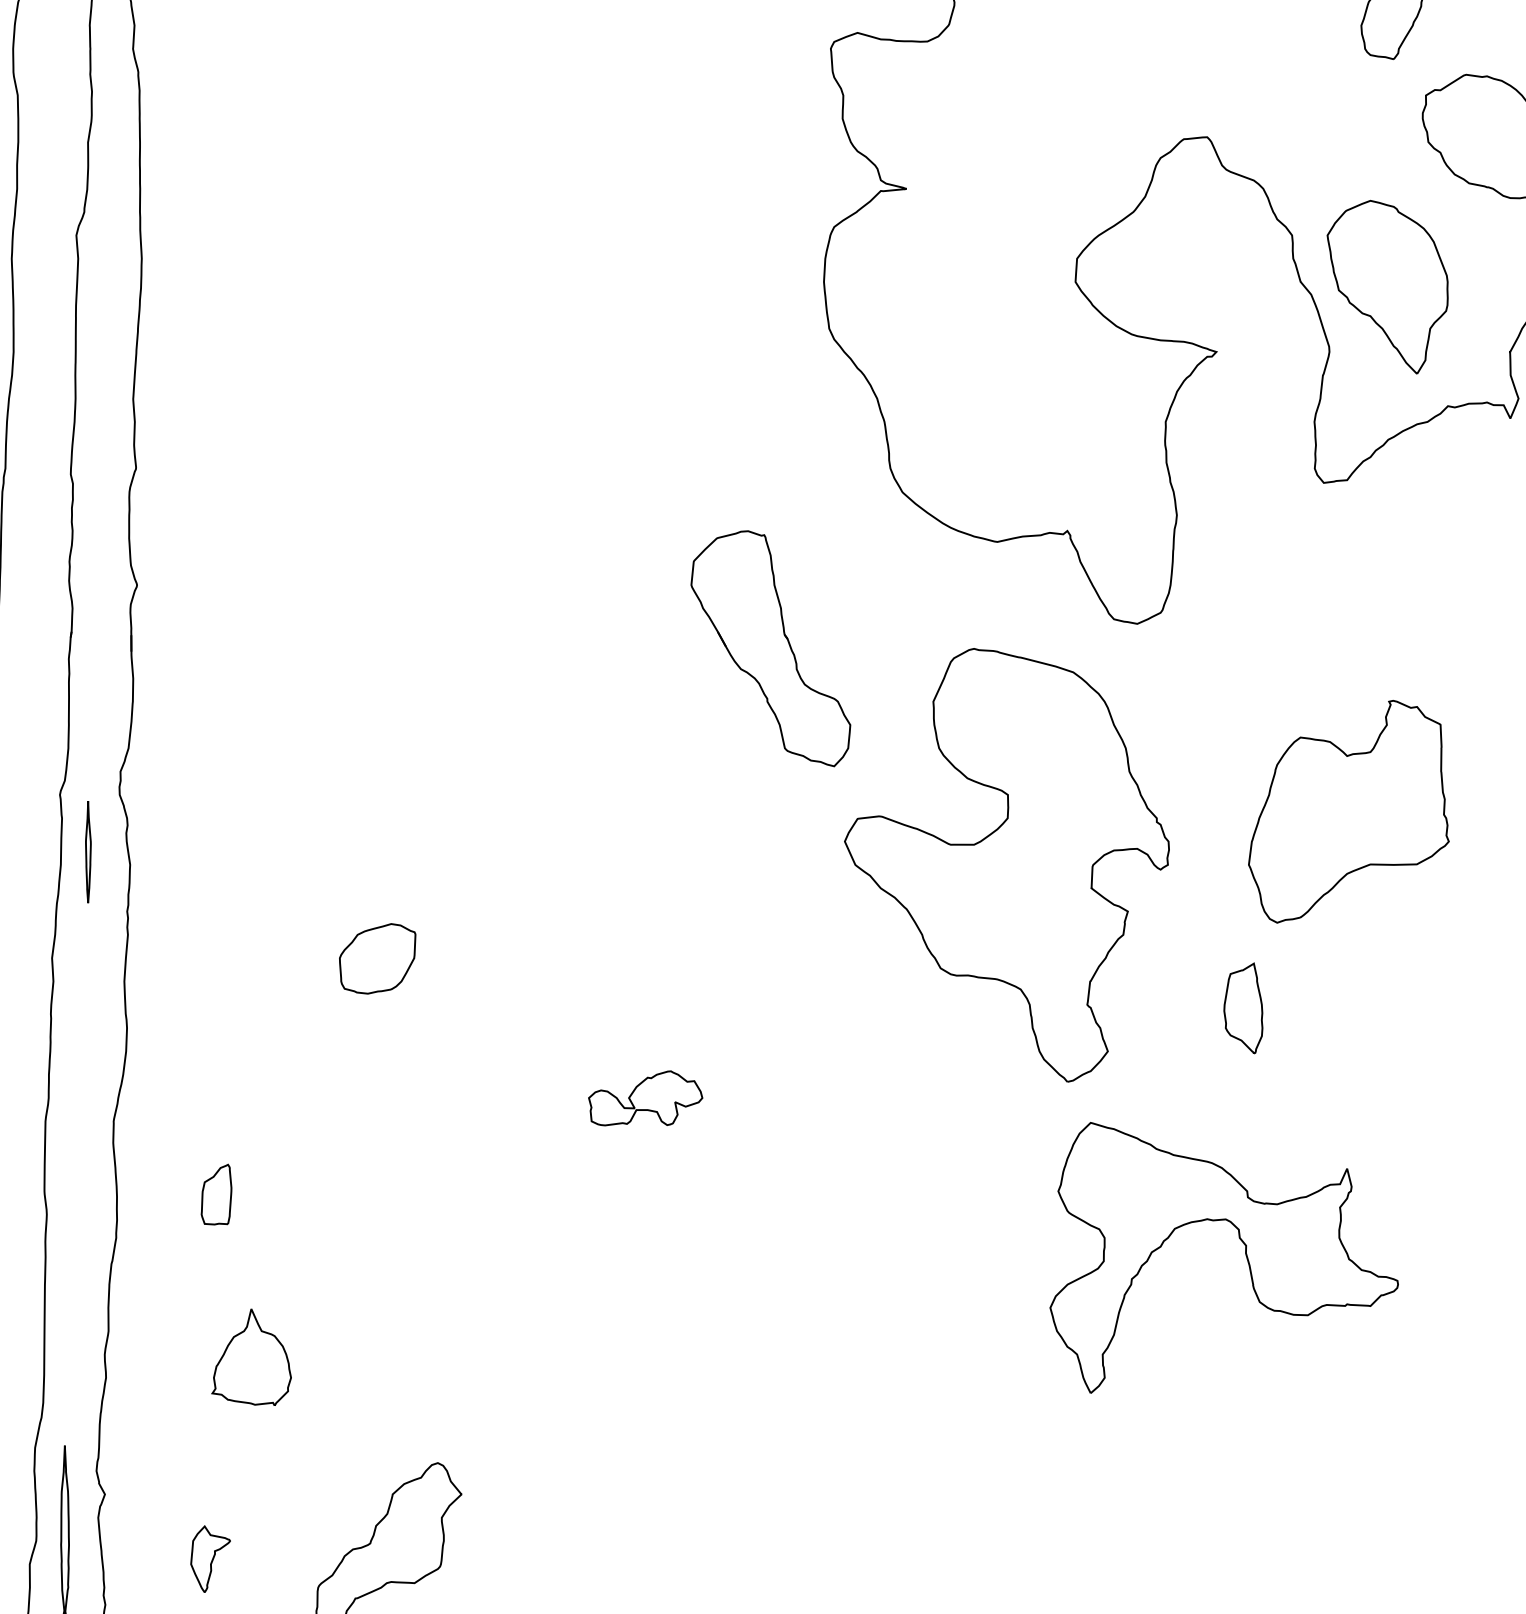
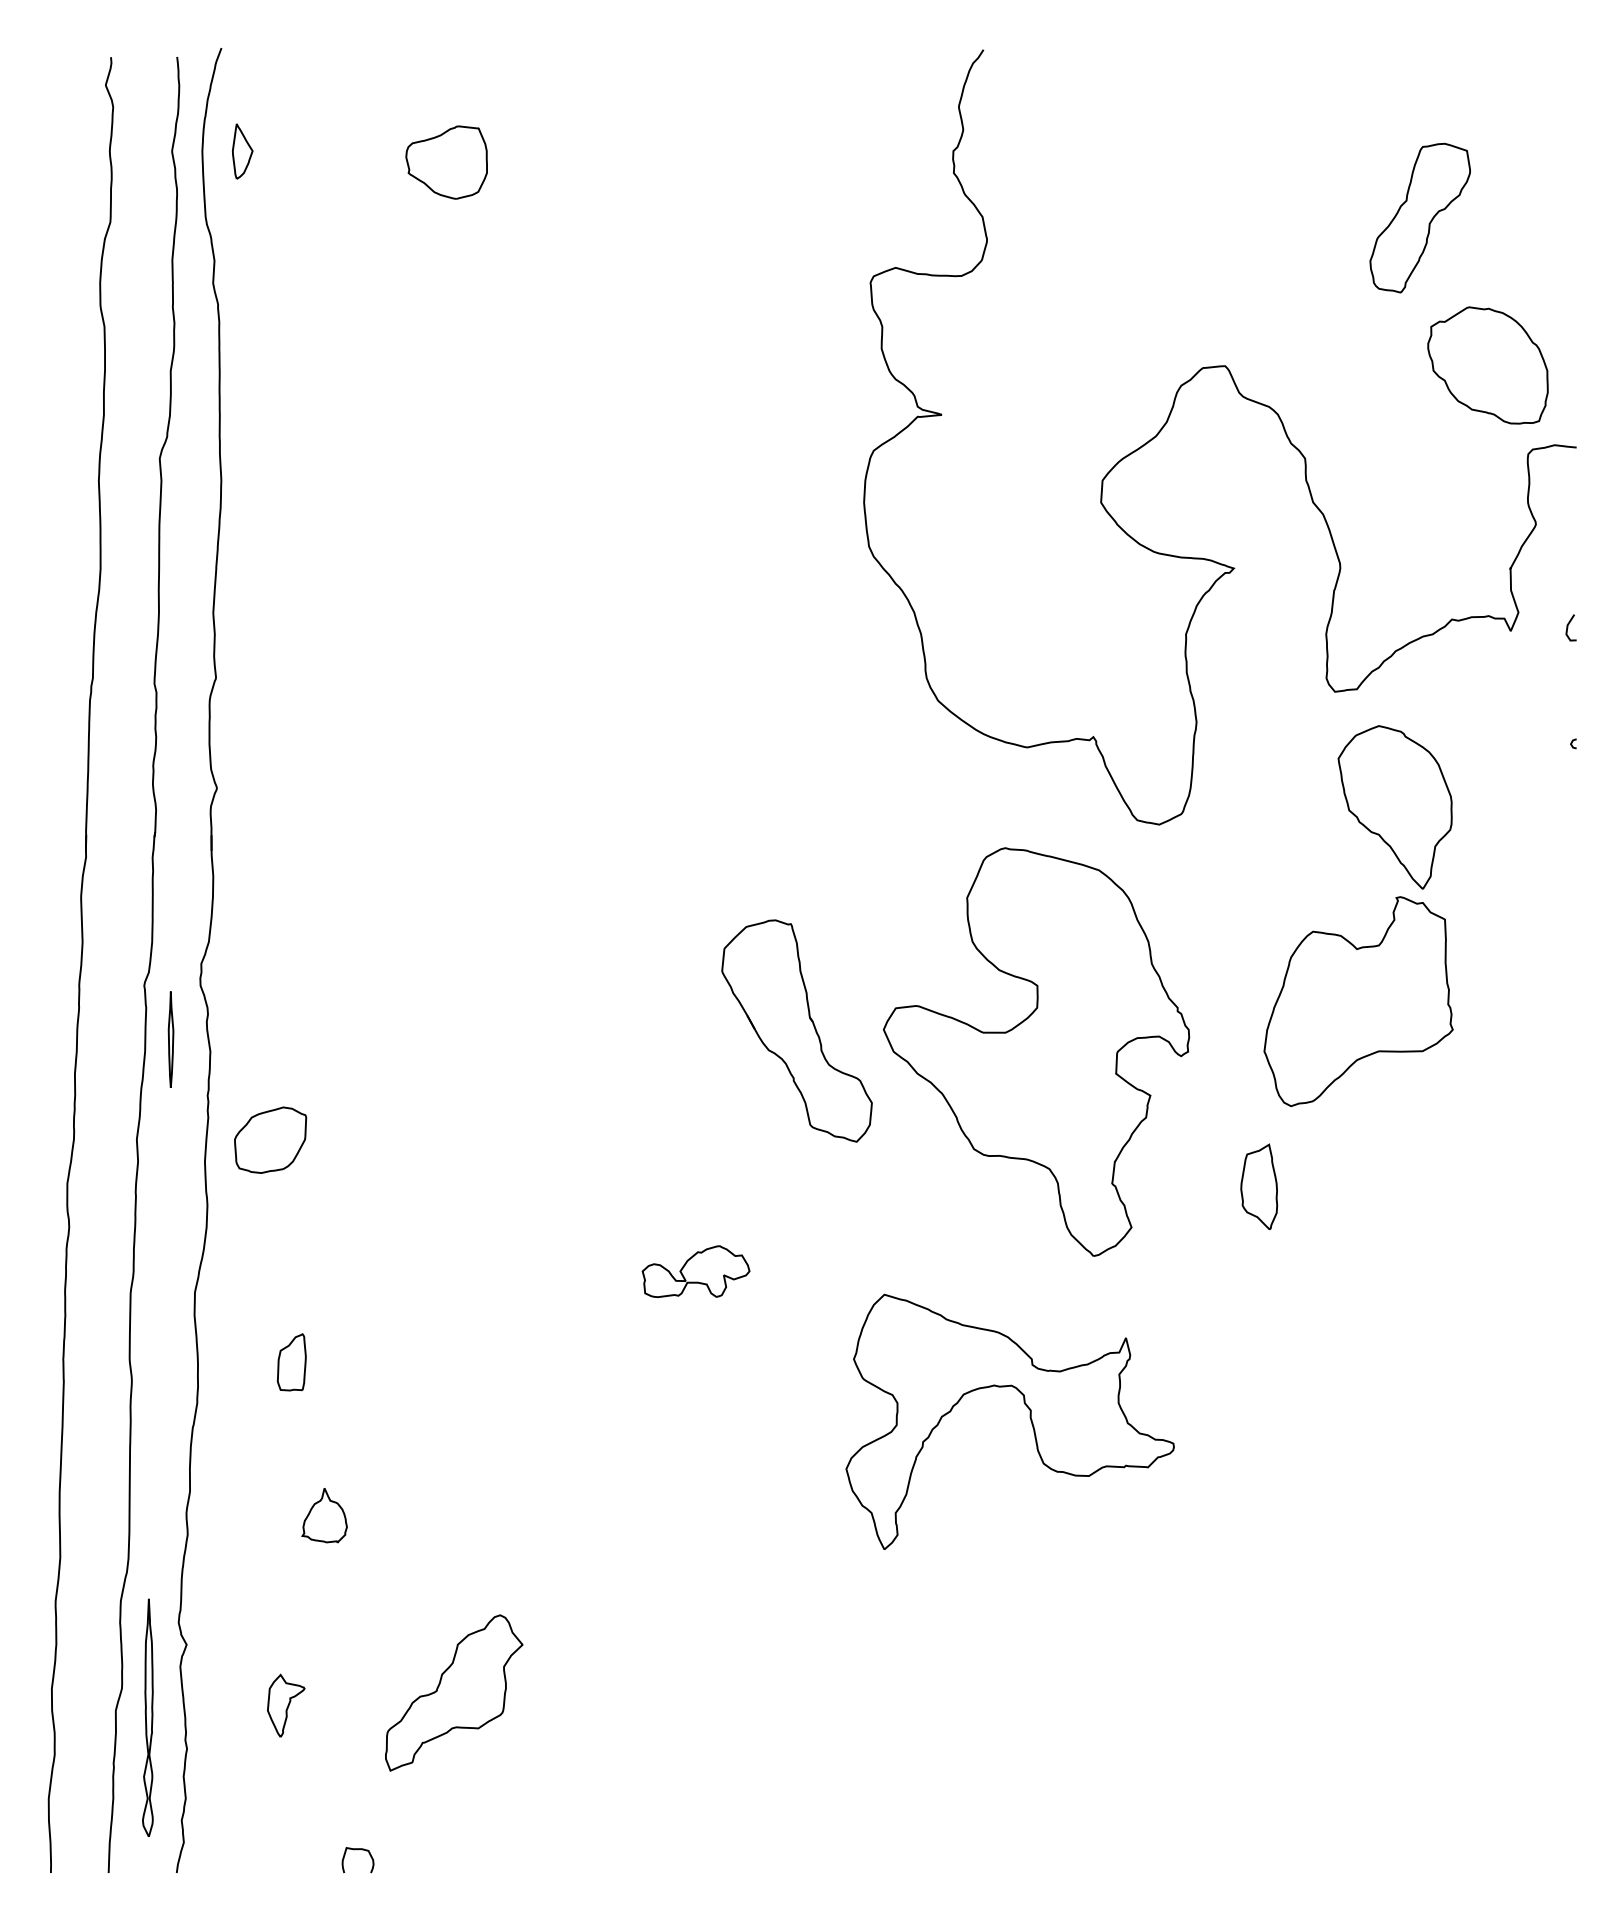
part: (1386, 287) -> (1394, 807), moved
part: (770, 648) -> (796, 1030), moved
part: (377, 958) -> (270, 1139), moved
part: (1244, 1253) -> (1029, 1417), moved
part: (251, 1357) -> (324, 1515), size x0.6

